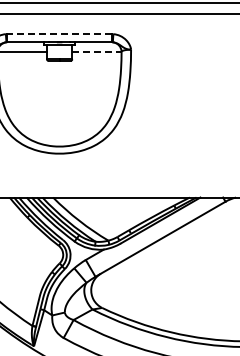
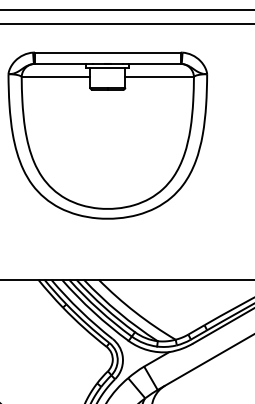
line: (59, 34) -> (107, 53), dashed -> solid
line: (96, 51) -> (159, 76), dashed -> solid

